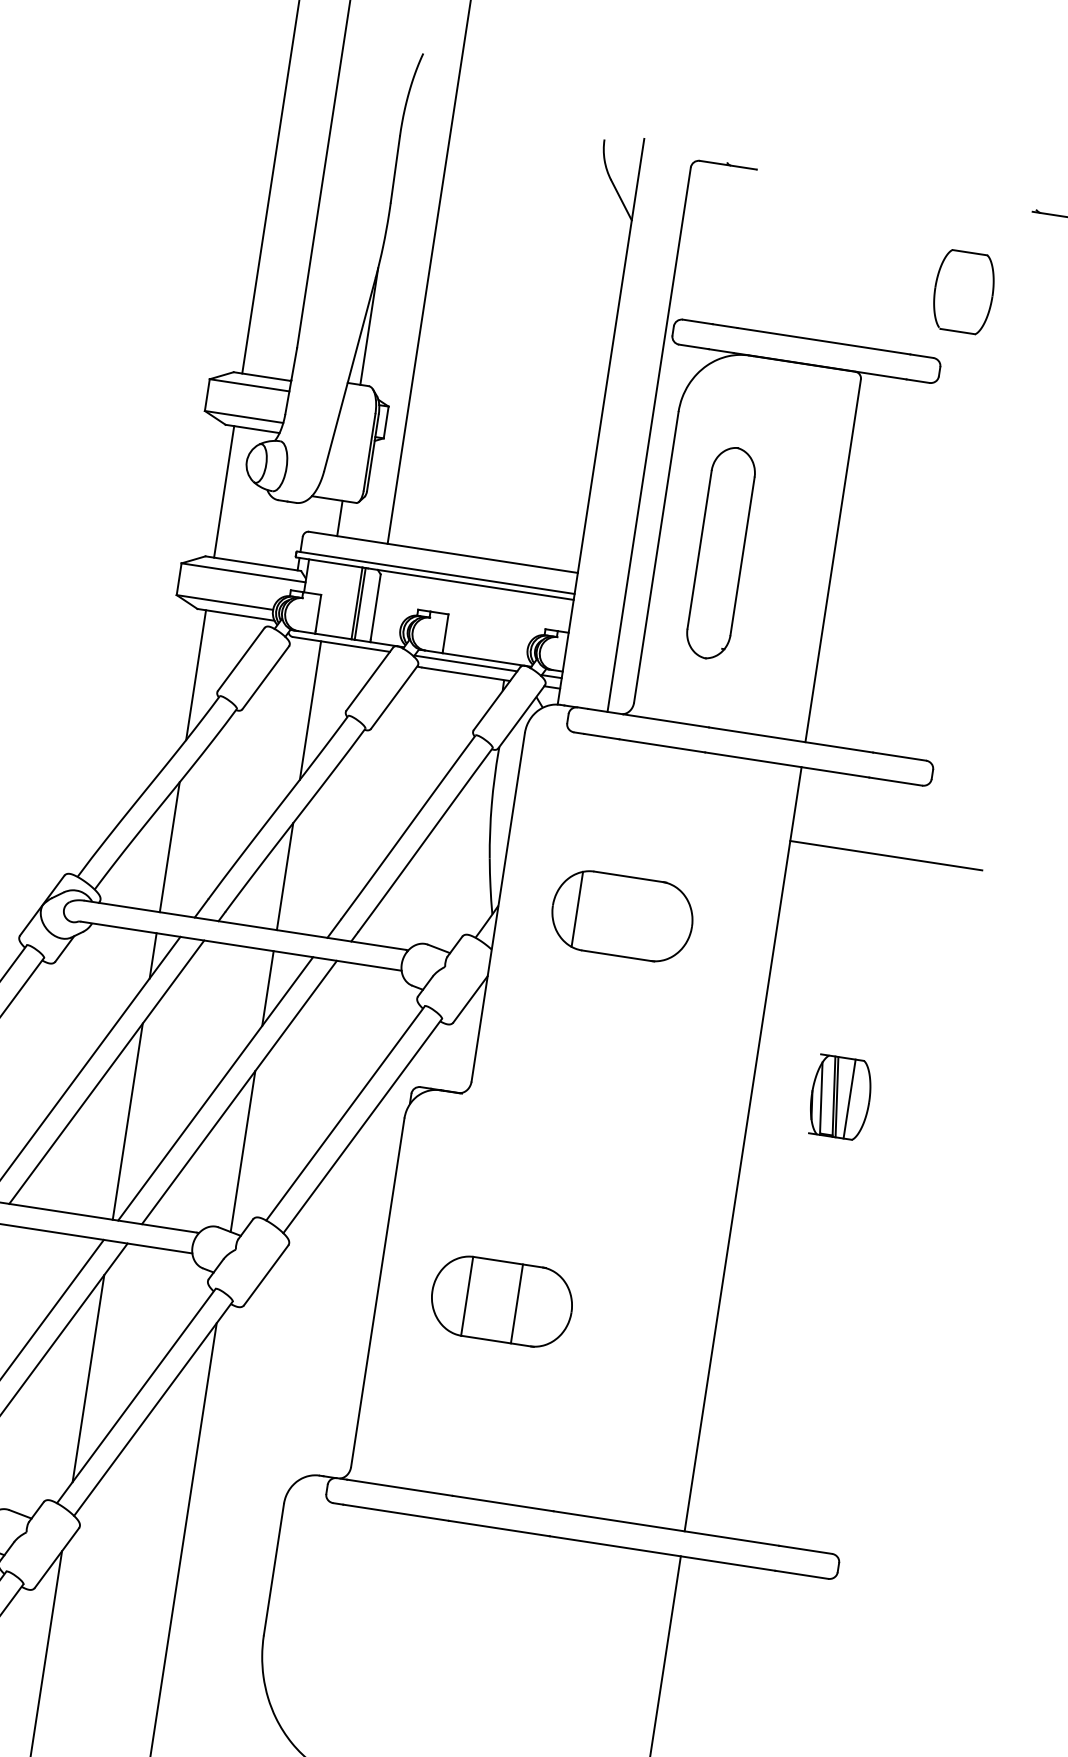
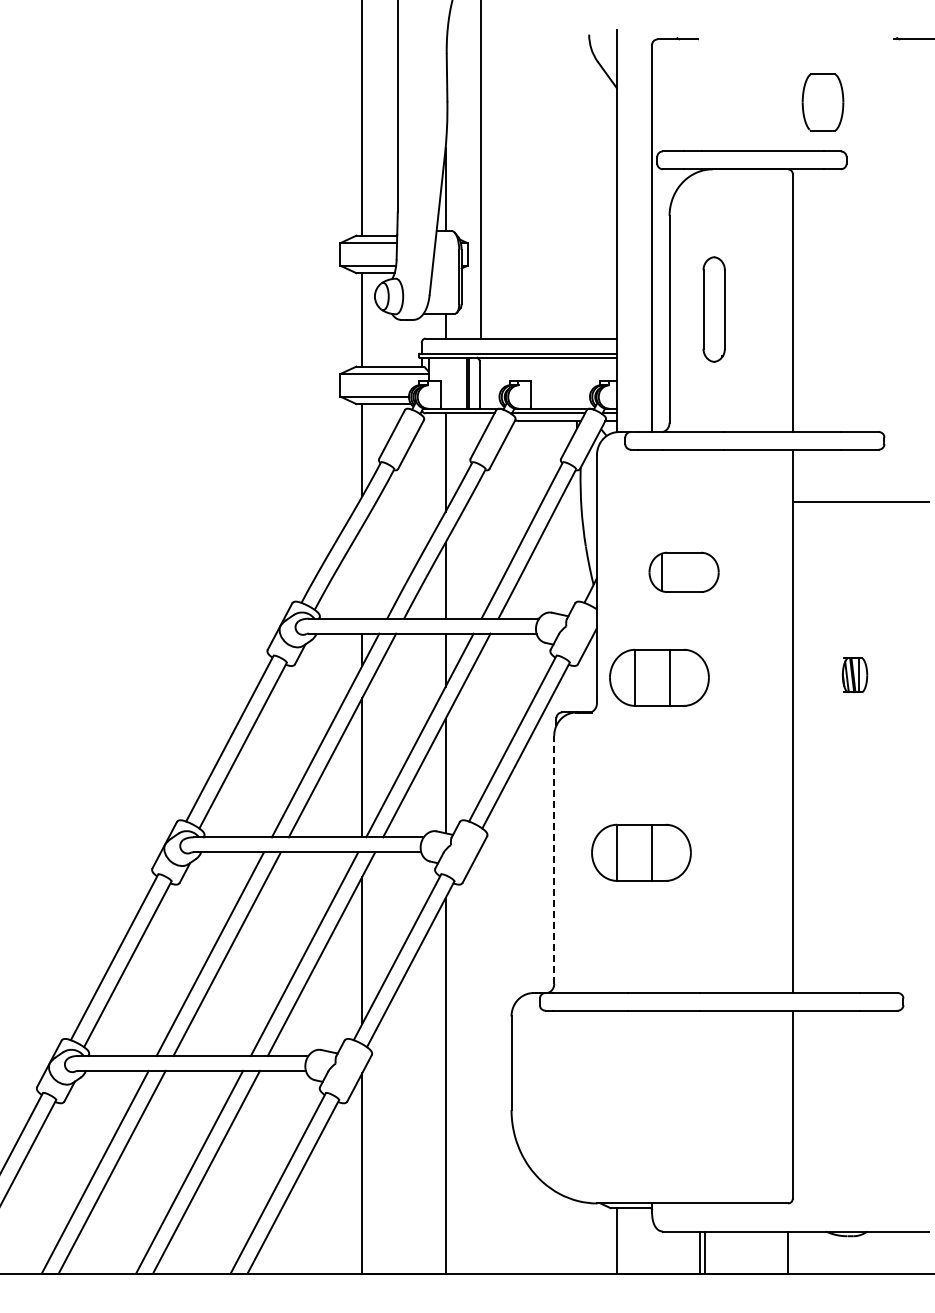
part: (963, 292) -> (822, 102), moved
part: (721, 553) -> (714, 309), size x0.7
line: (169, 847) -> (362, 572), removed
part: (621, 916) -> (683, 572), size x0.7
part: (565, 1058) -> (659, 677), added
part: (839, 1098) -> (854, 675), size x0.6
line: (378, 1292) -> (554, 859), solid -> dashed

